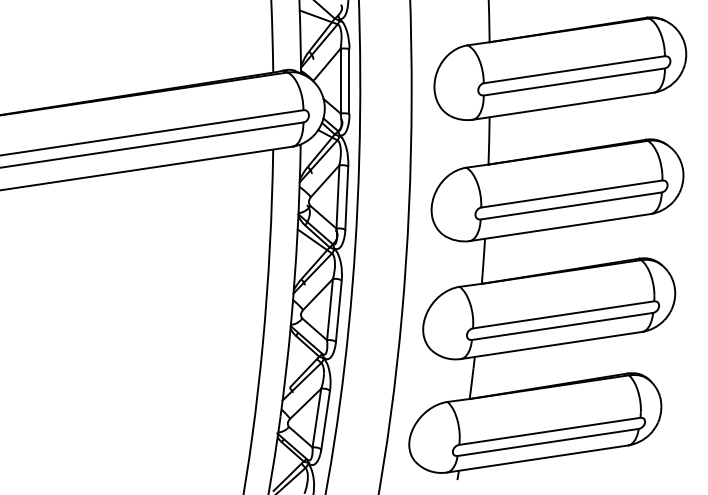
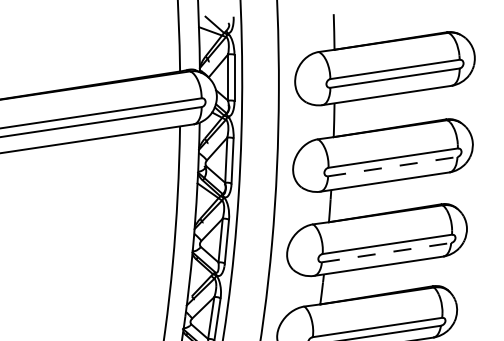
line: (571, 205) -> (392, 166), solid -> dashed
line: (562, 326) -> (386, 252), solid -> dashed

